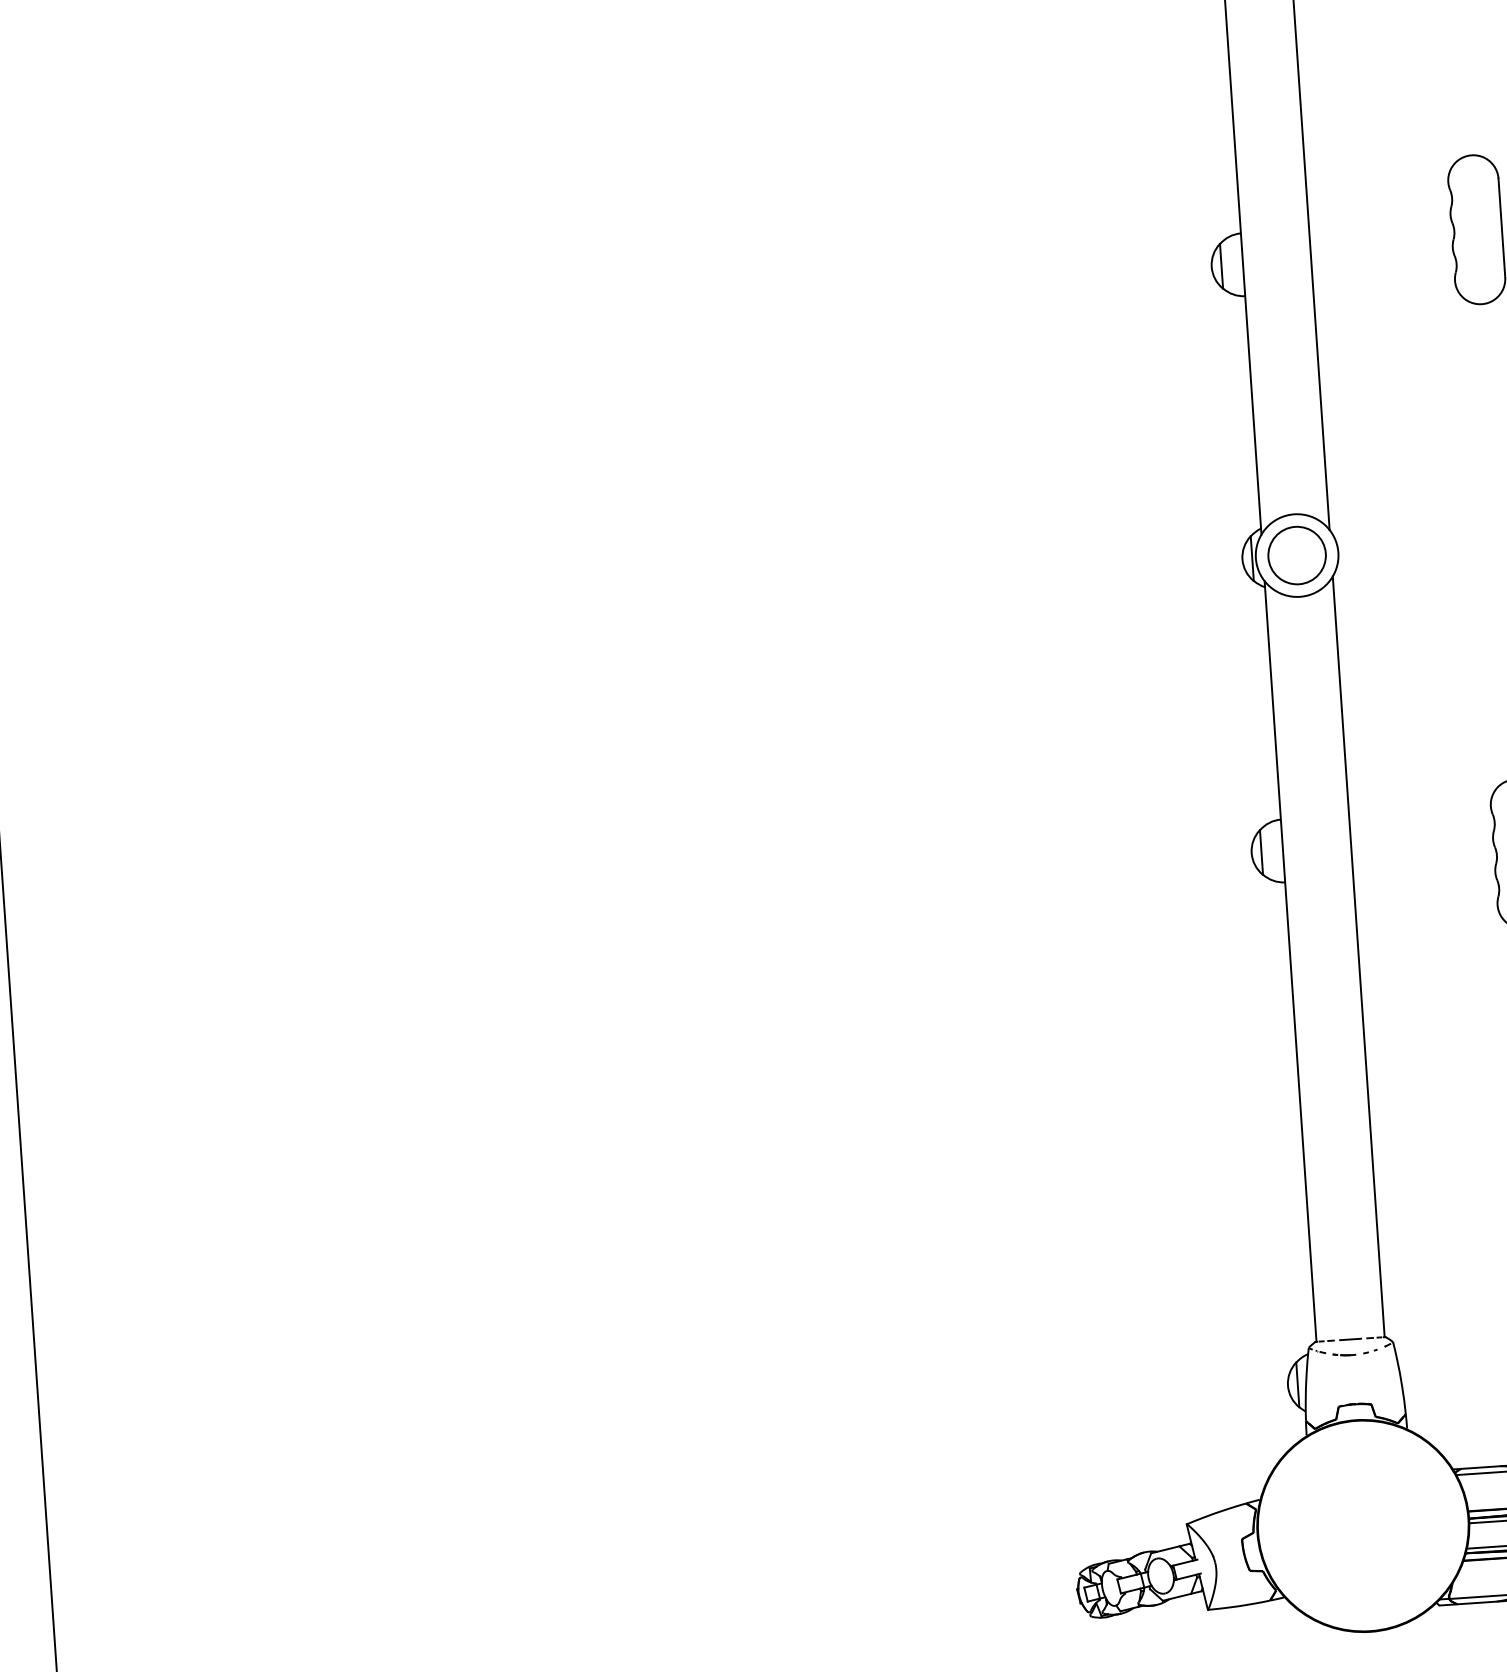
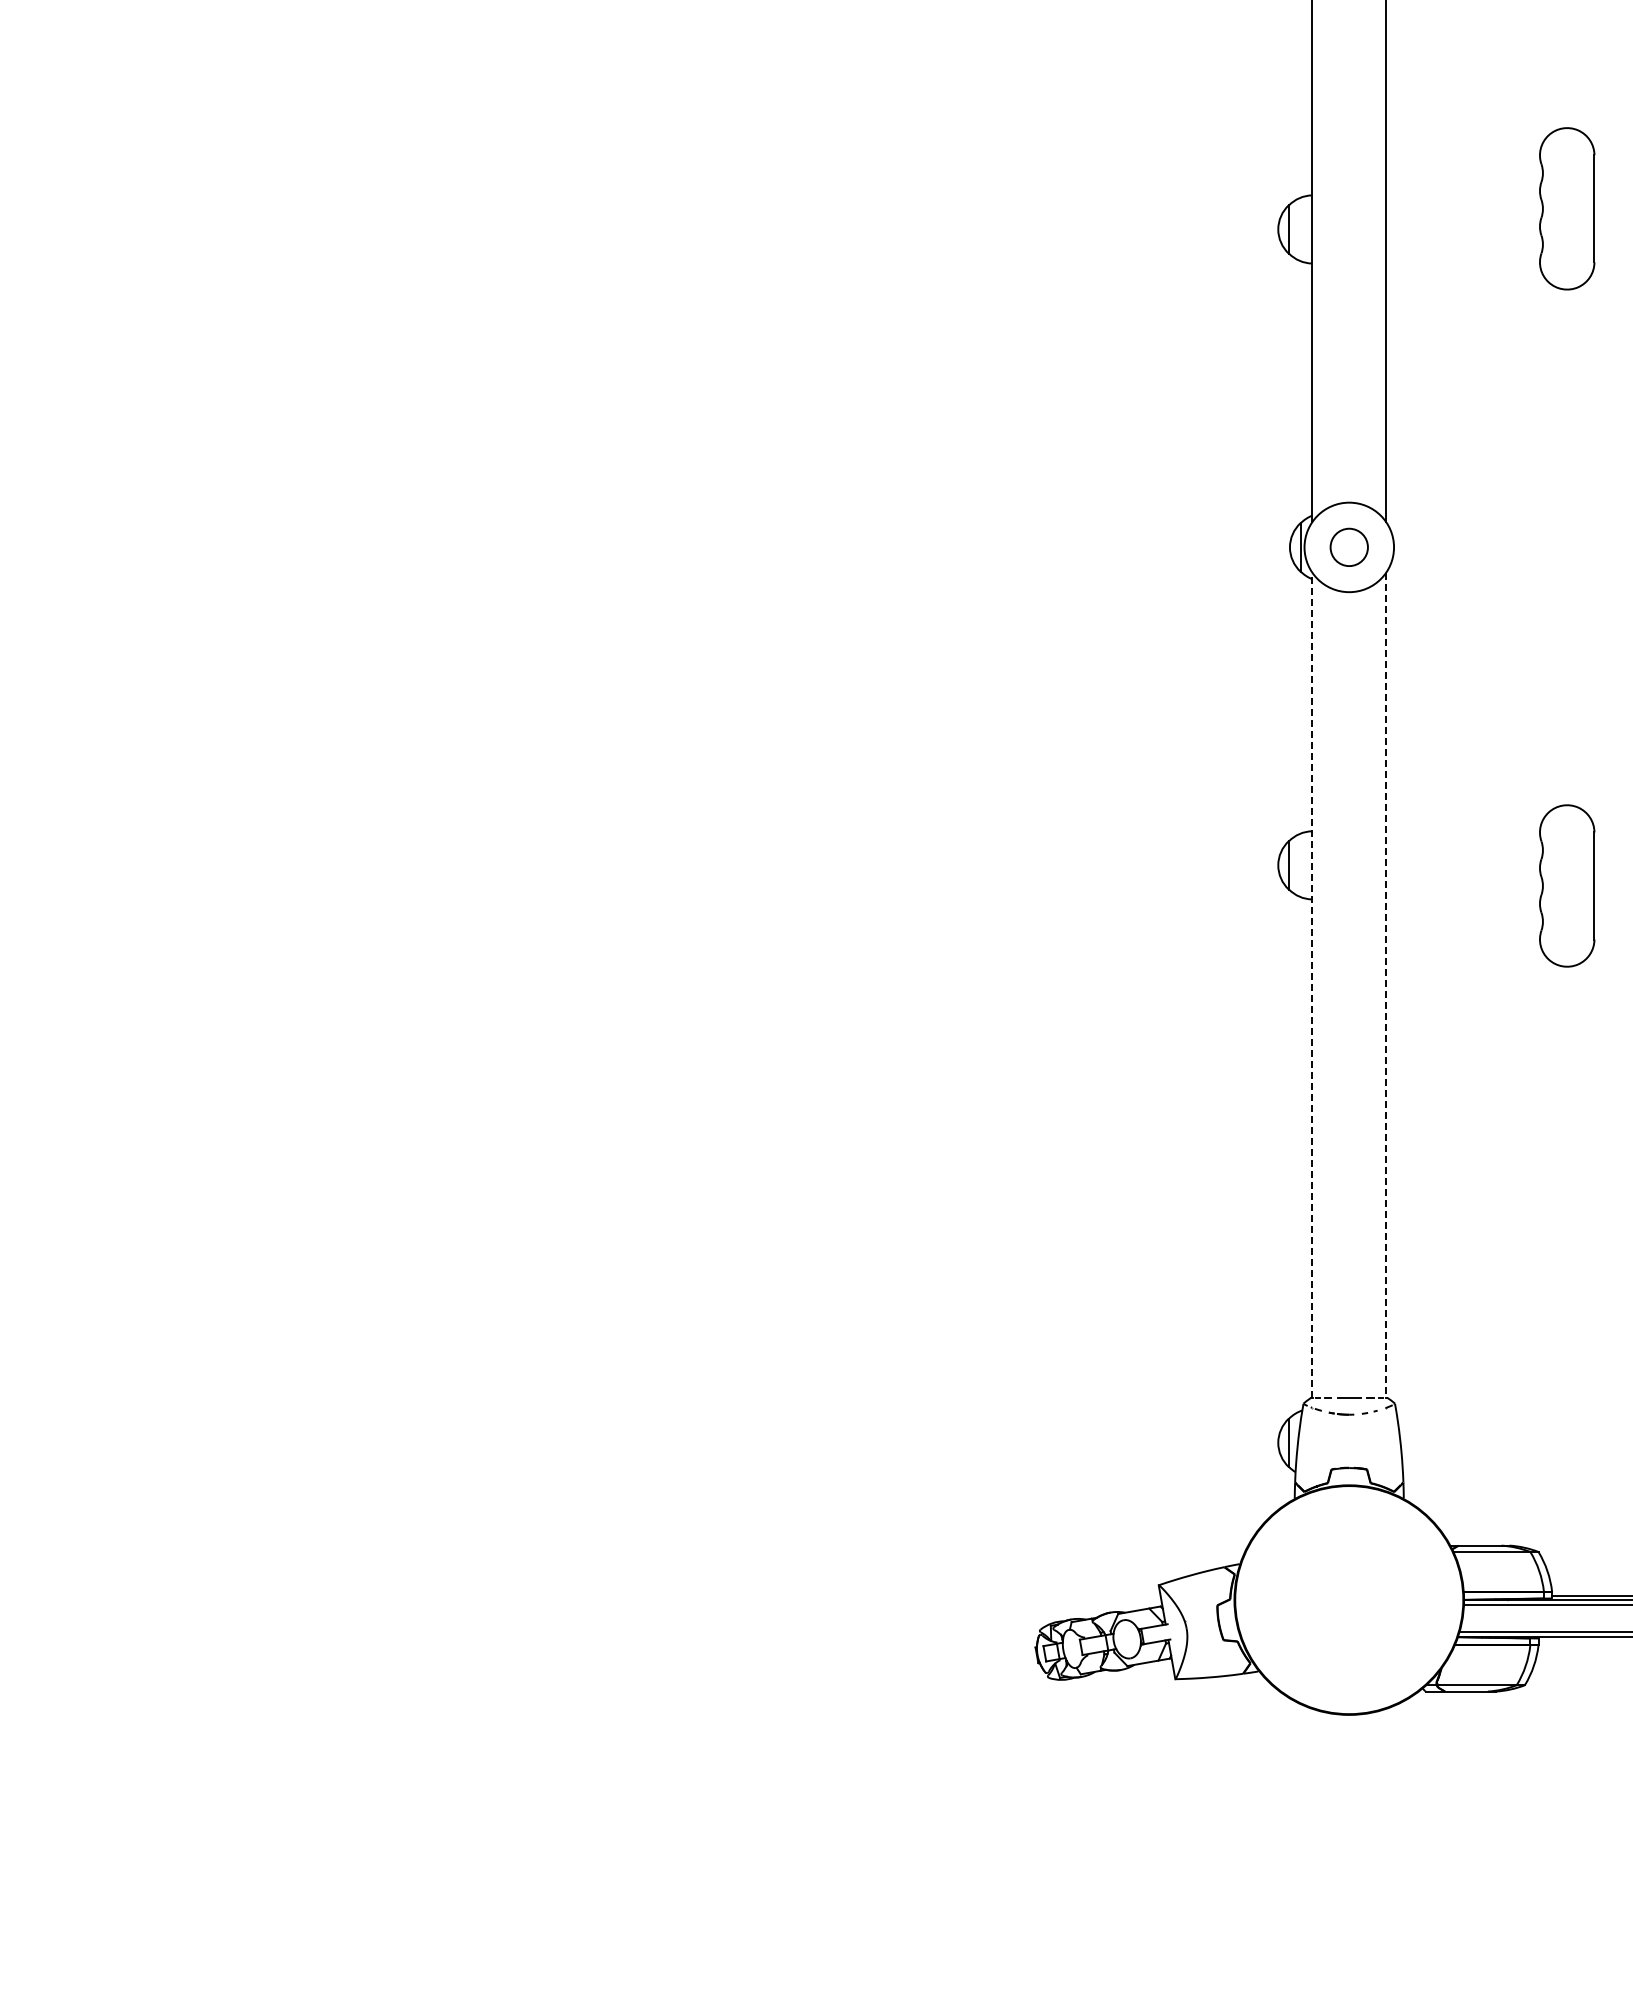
circle: (1297, 555) -> (1349, 547), size x0.6
line: (1358, 957) -> (1386, 985), solid -> dashed
line: (1290, 961) -> (1312, 985), solid -> dashed

